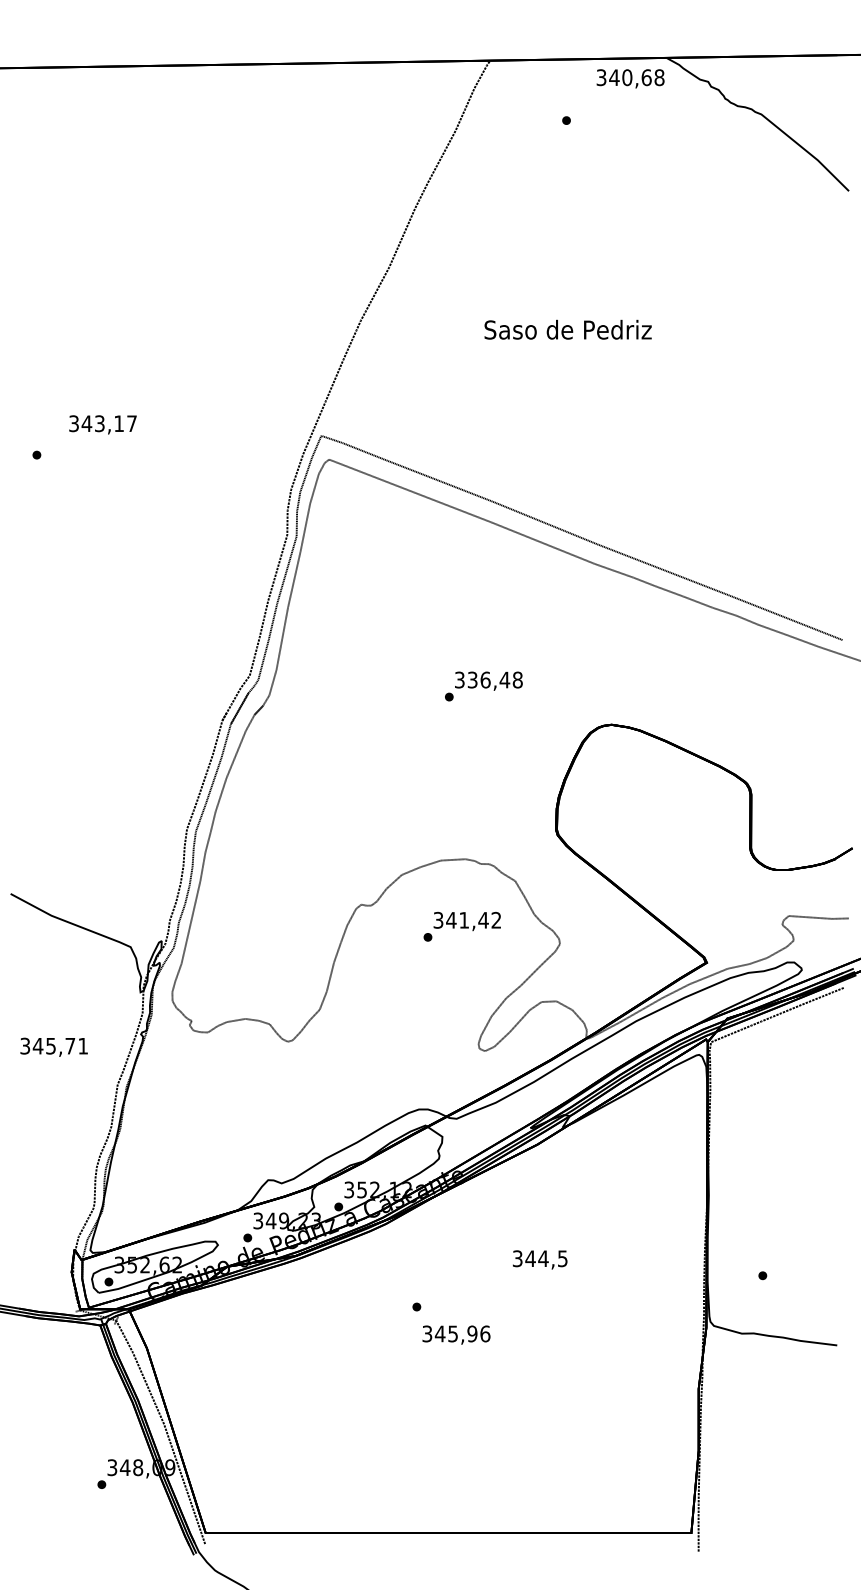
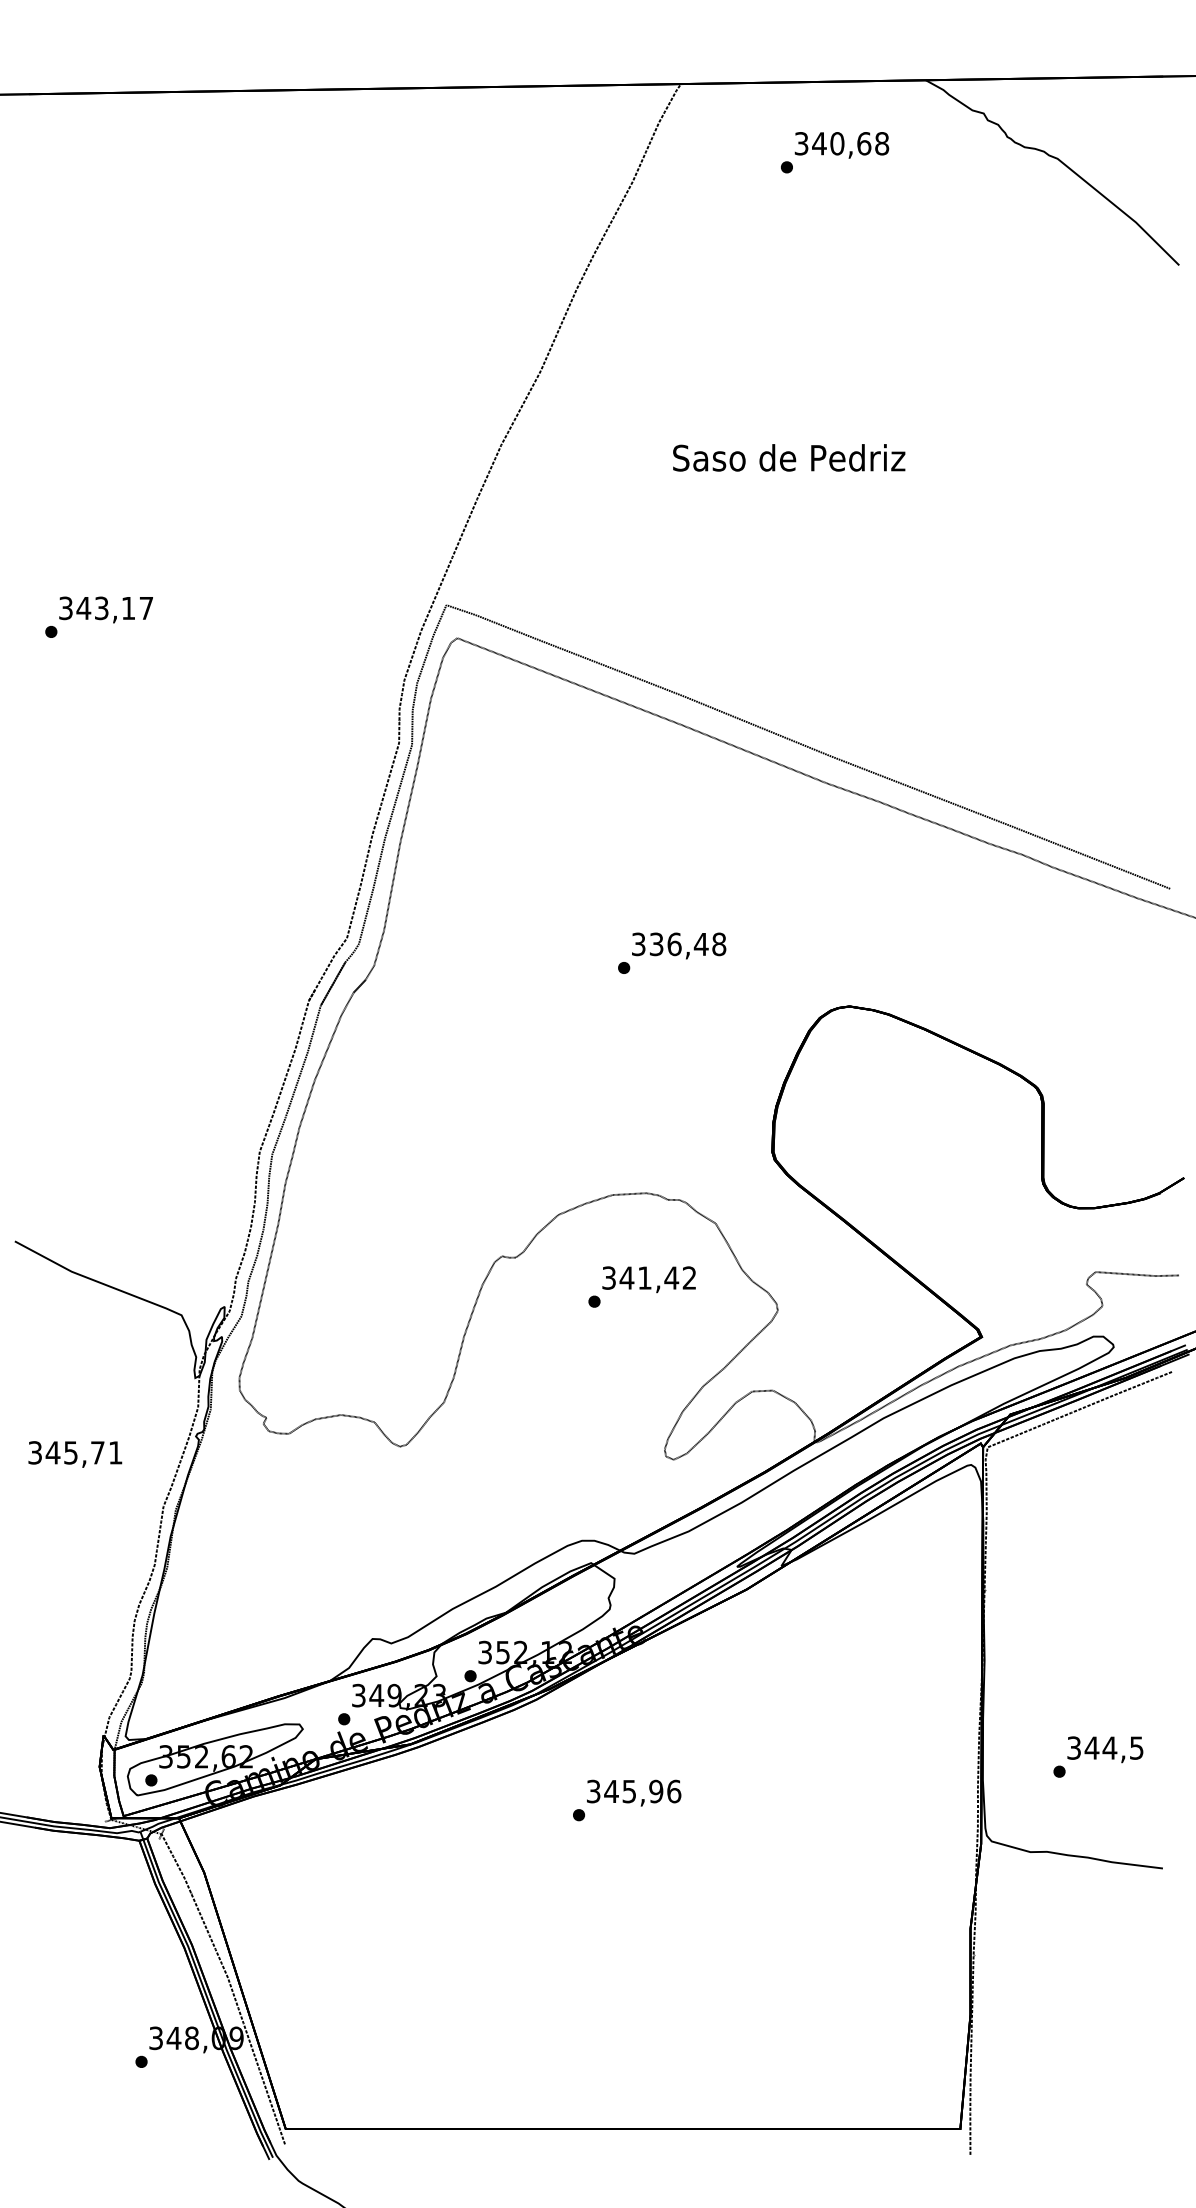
text: (630, 78) -> (841, 145), moved
text: (102, 424) -> (105, 609), moved
text: (540, 1259) -> (1105, 1749), moved
text: (456, 1334) -> (634, 1792), moved

